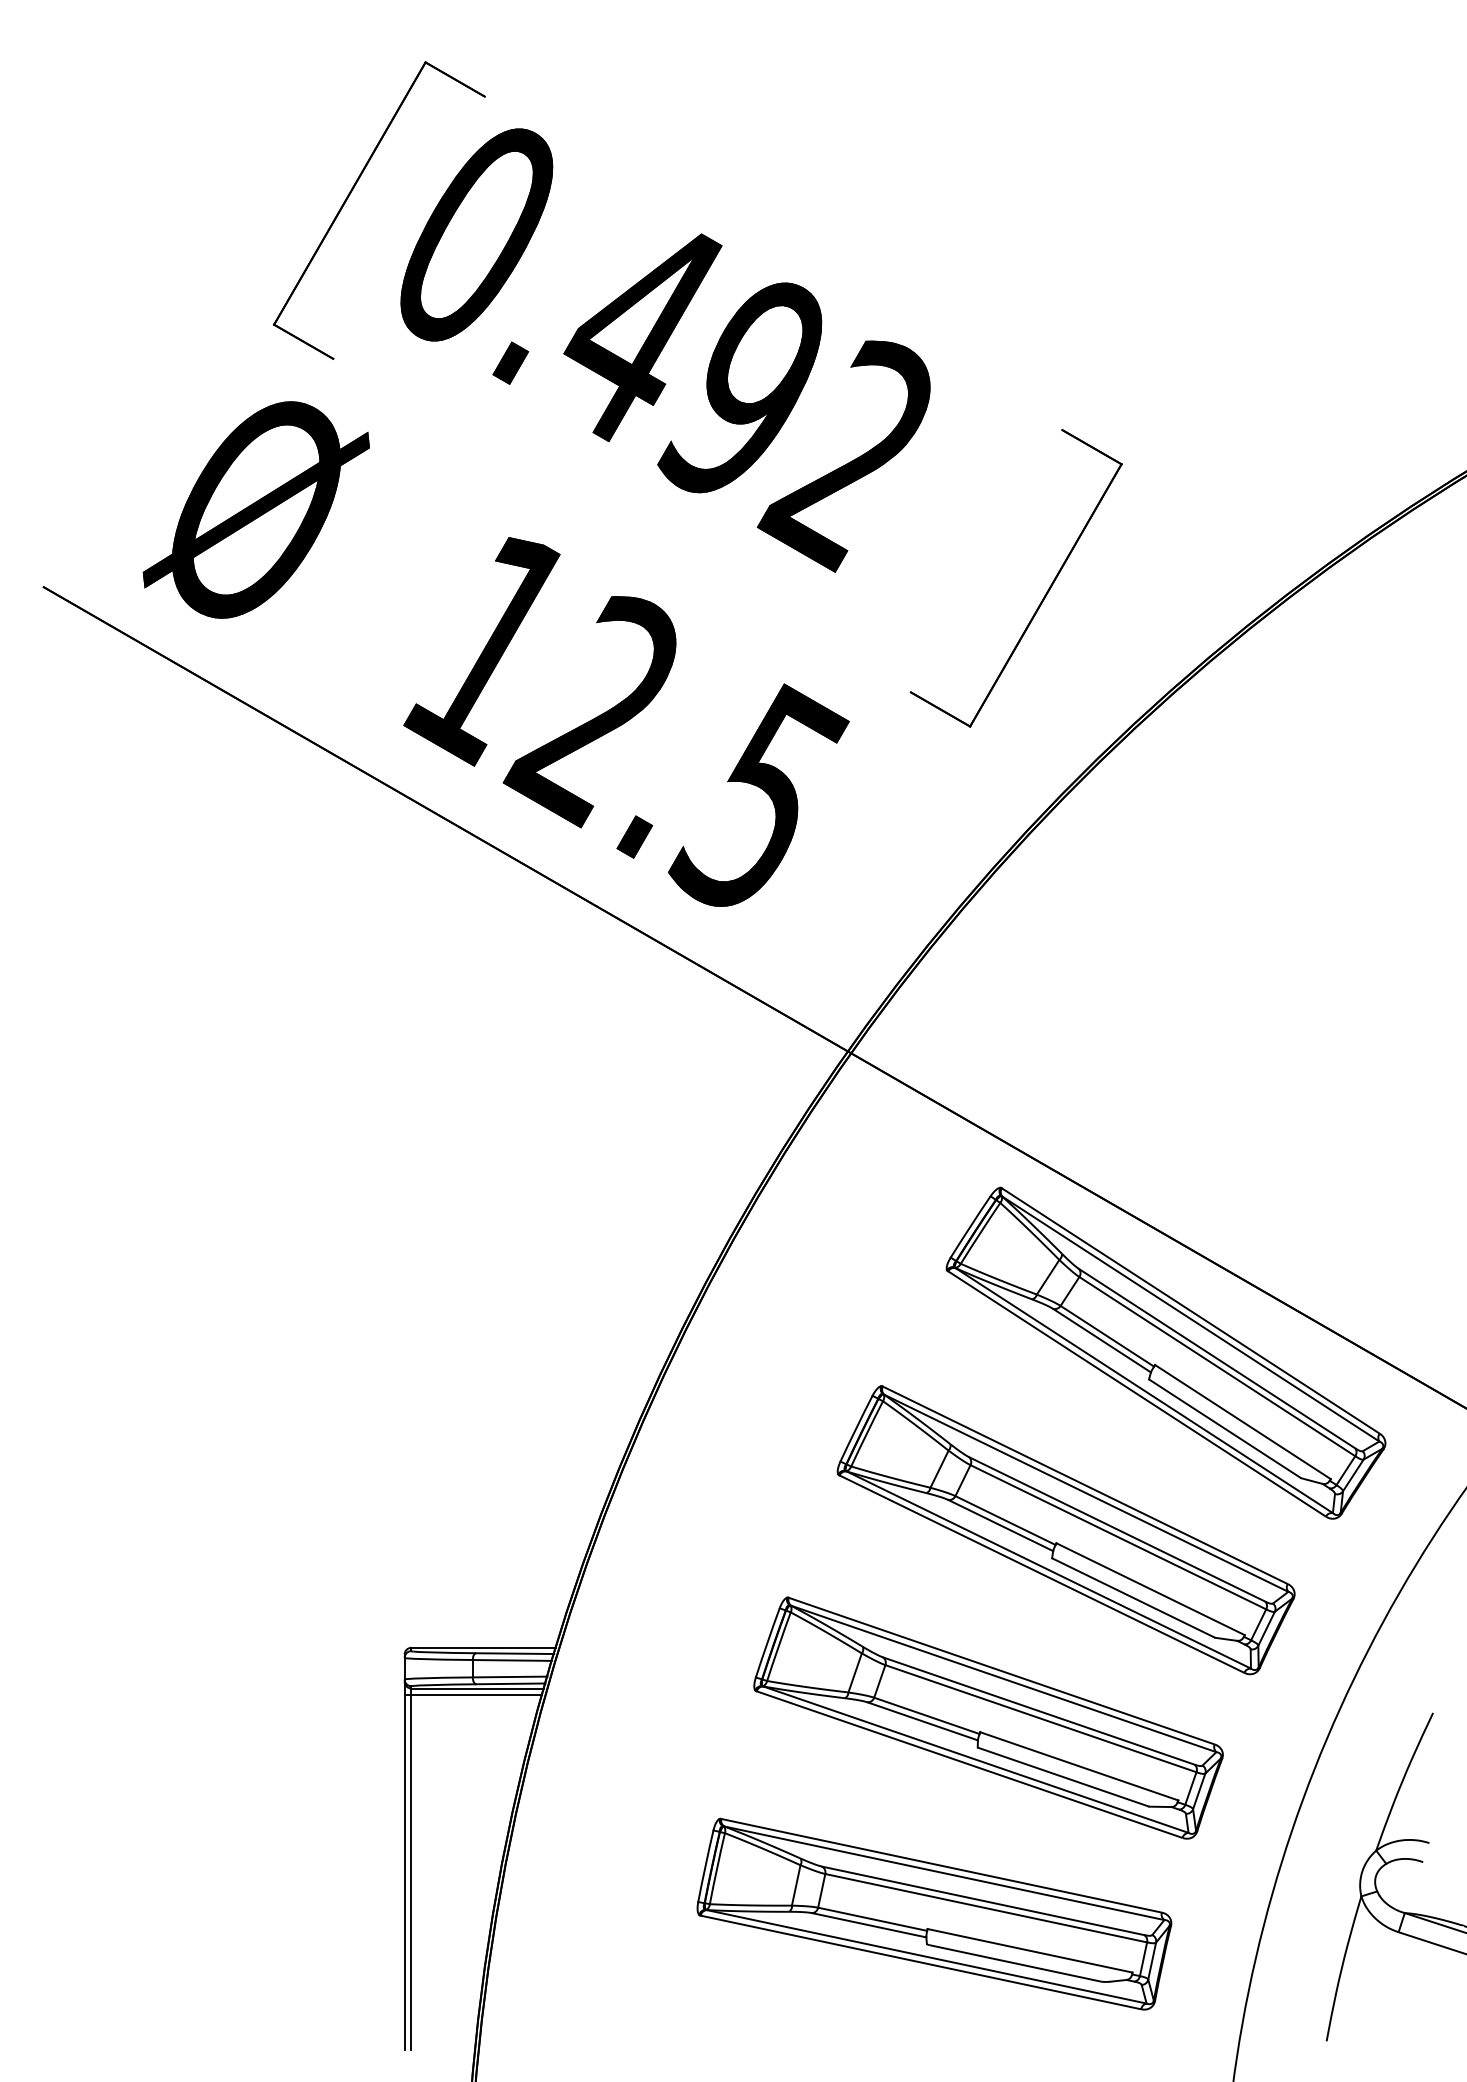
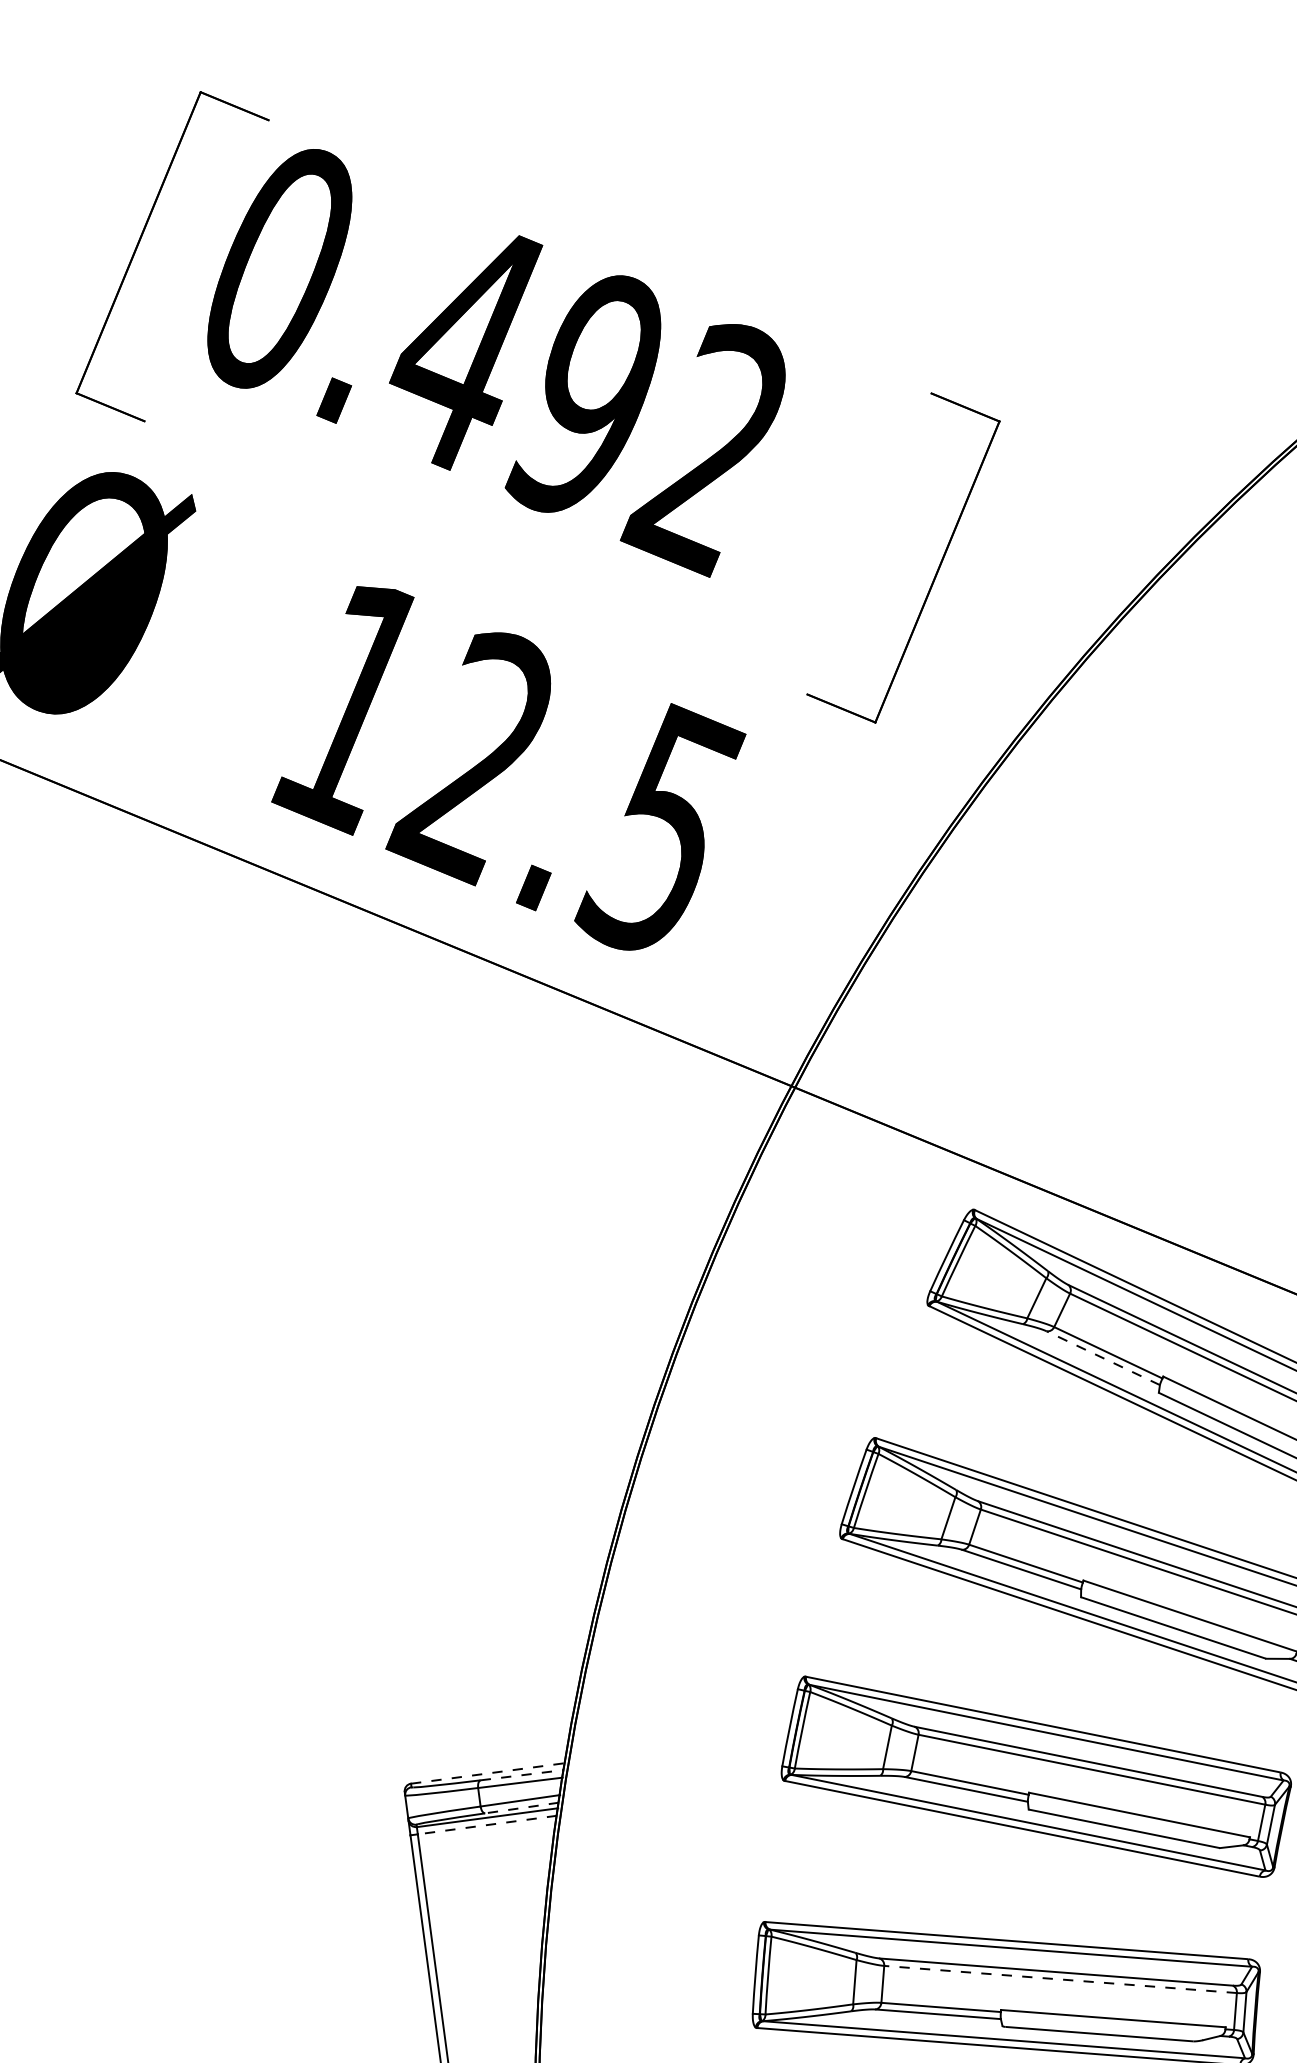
line: (1101, 1340) -> (1102, 1358), solid -> dashed
line: (484, 1647) -> (488, 1772), solid -> dashed
line: (515, 1653) -> (522, 1774), solid -> dashed
line: (510, 1683) -> (521, 1807), solid -> dashed
line: (476, 1695) -> (487, 1825), solid -> dashed
line: (985, 1908) -> (1059, 1979), solid -> dashed

